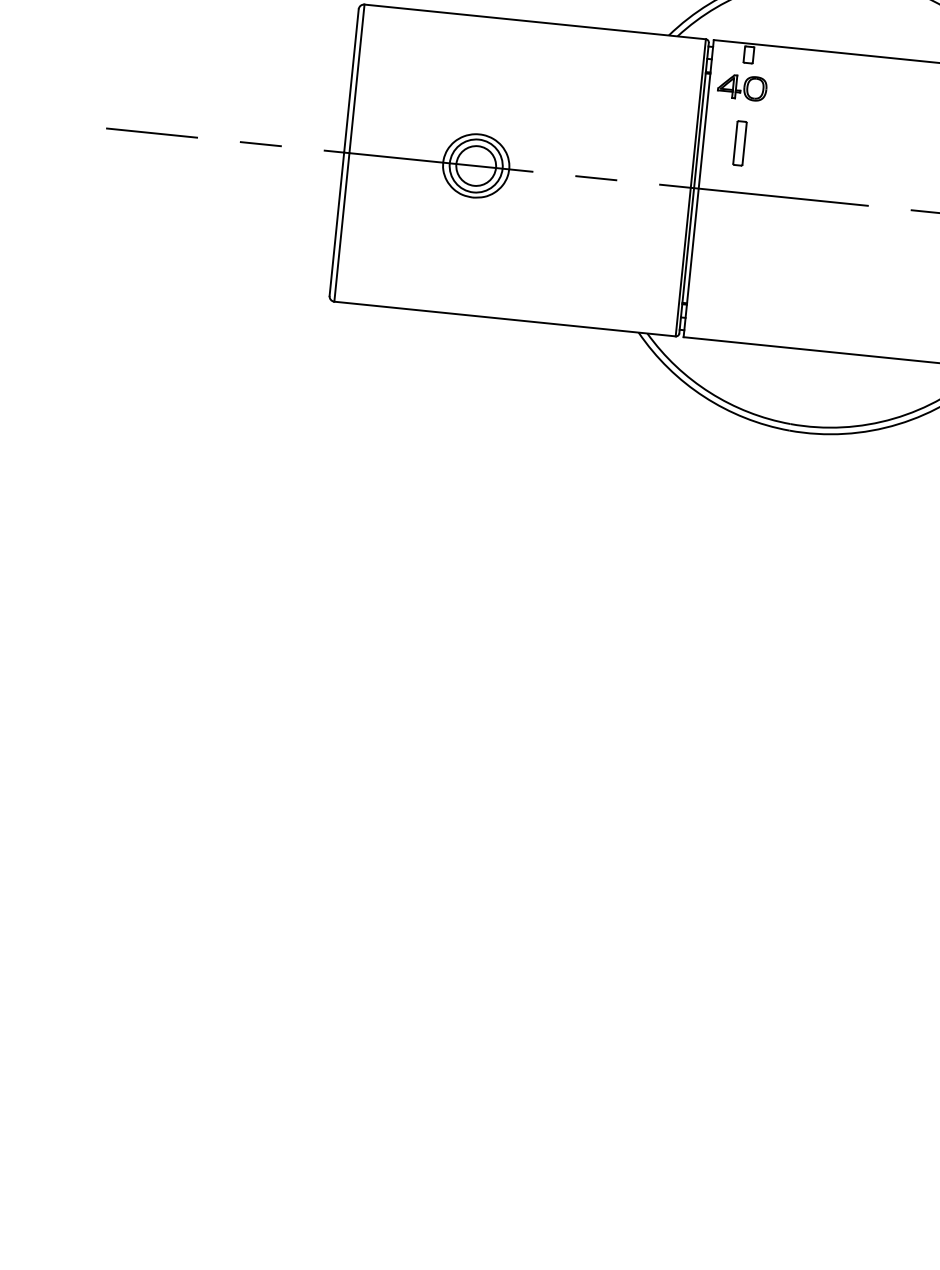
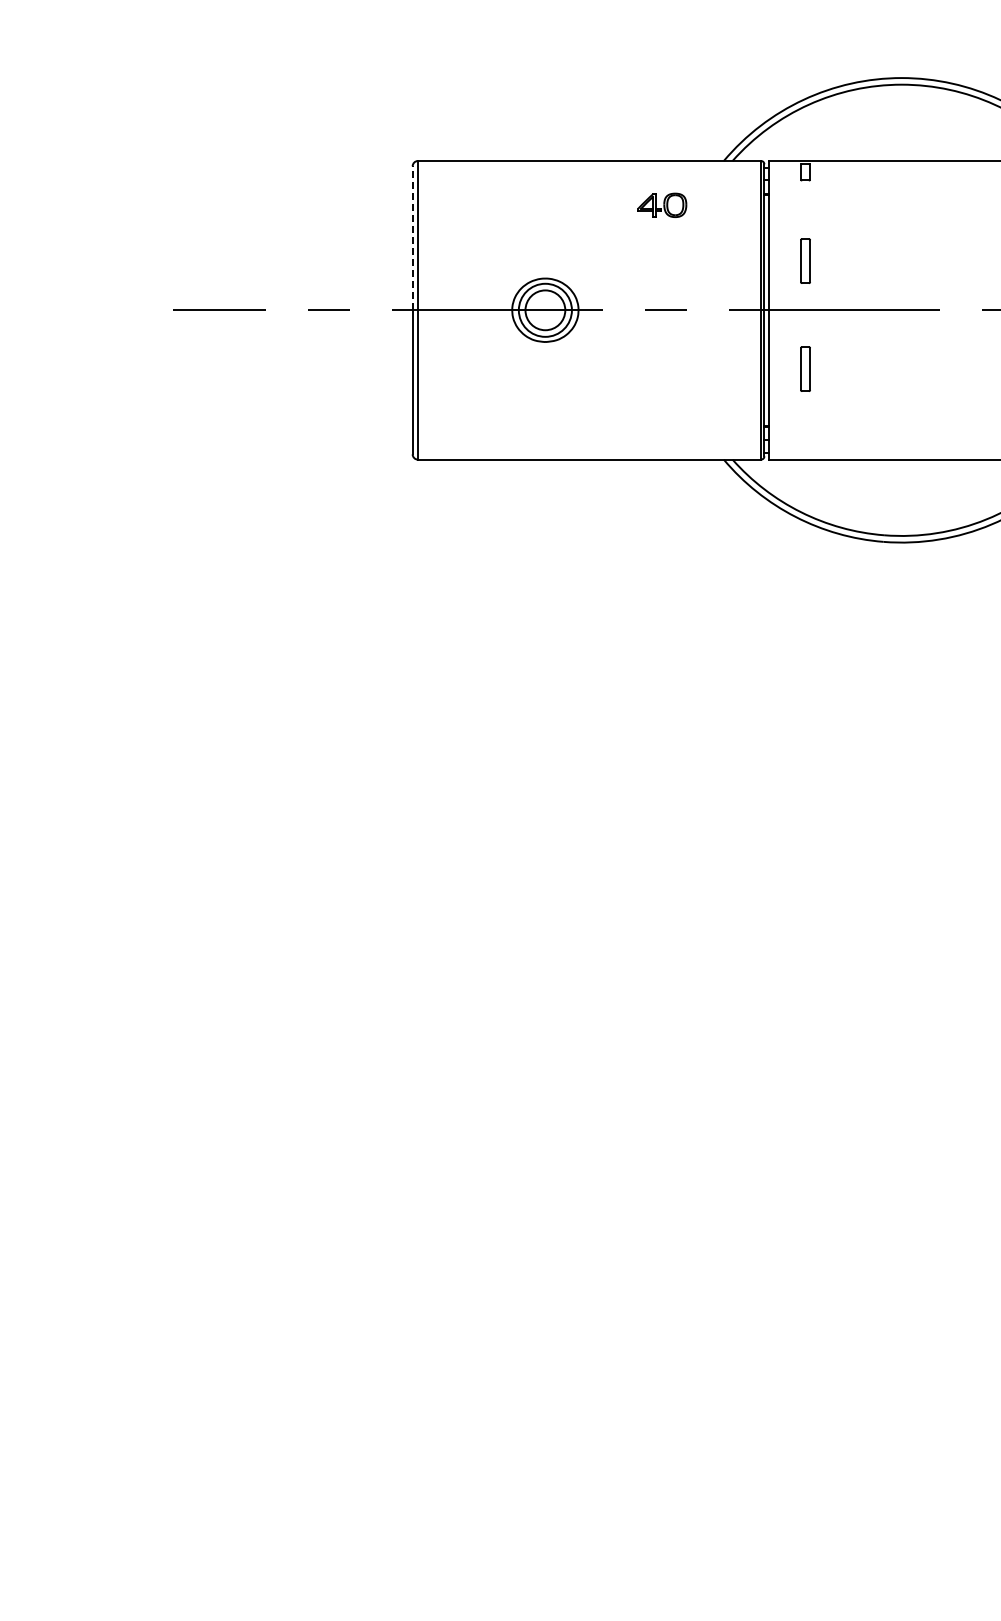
line: (351, 80) -> (412, 237), solid -> dashed
part: (742, 86) -> (662, 204), moved
part: (729, 250) -> (805, 368), added

